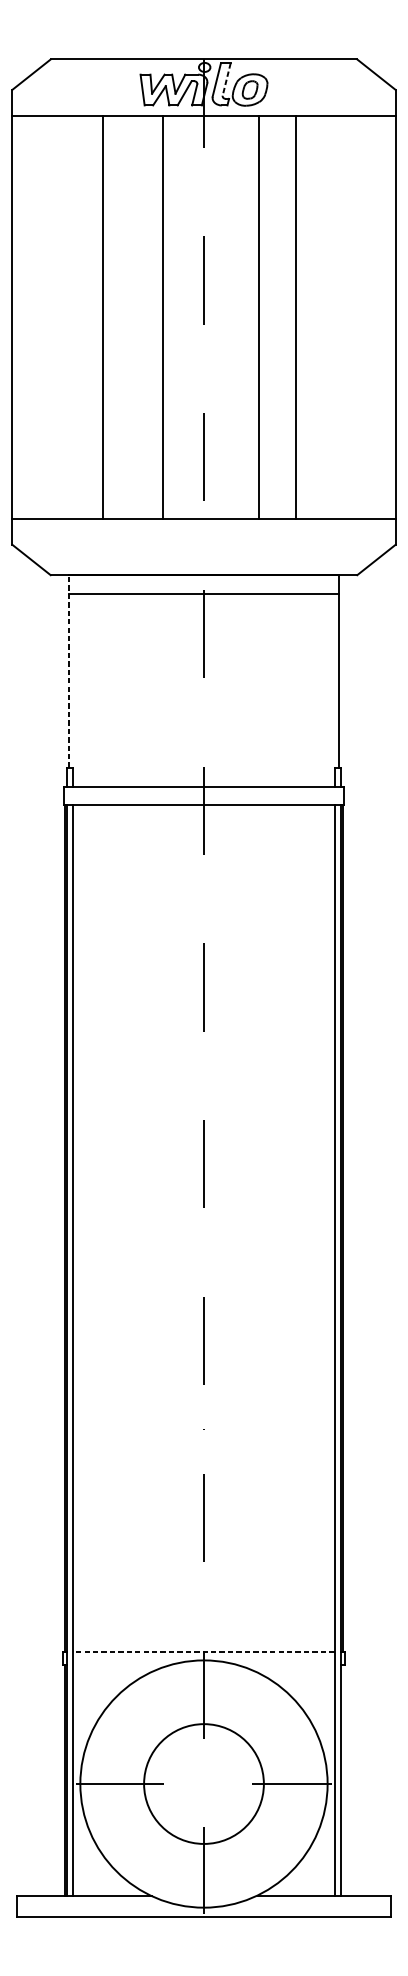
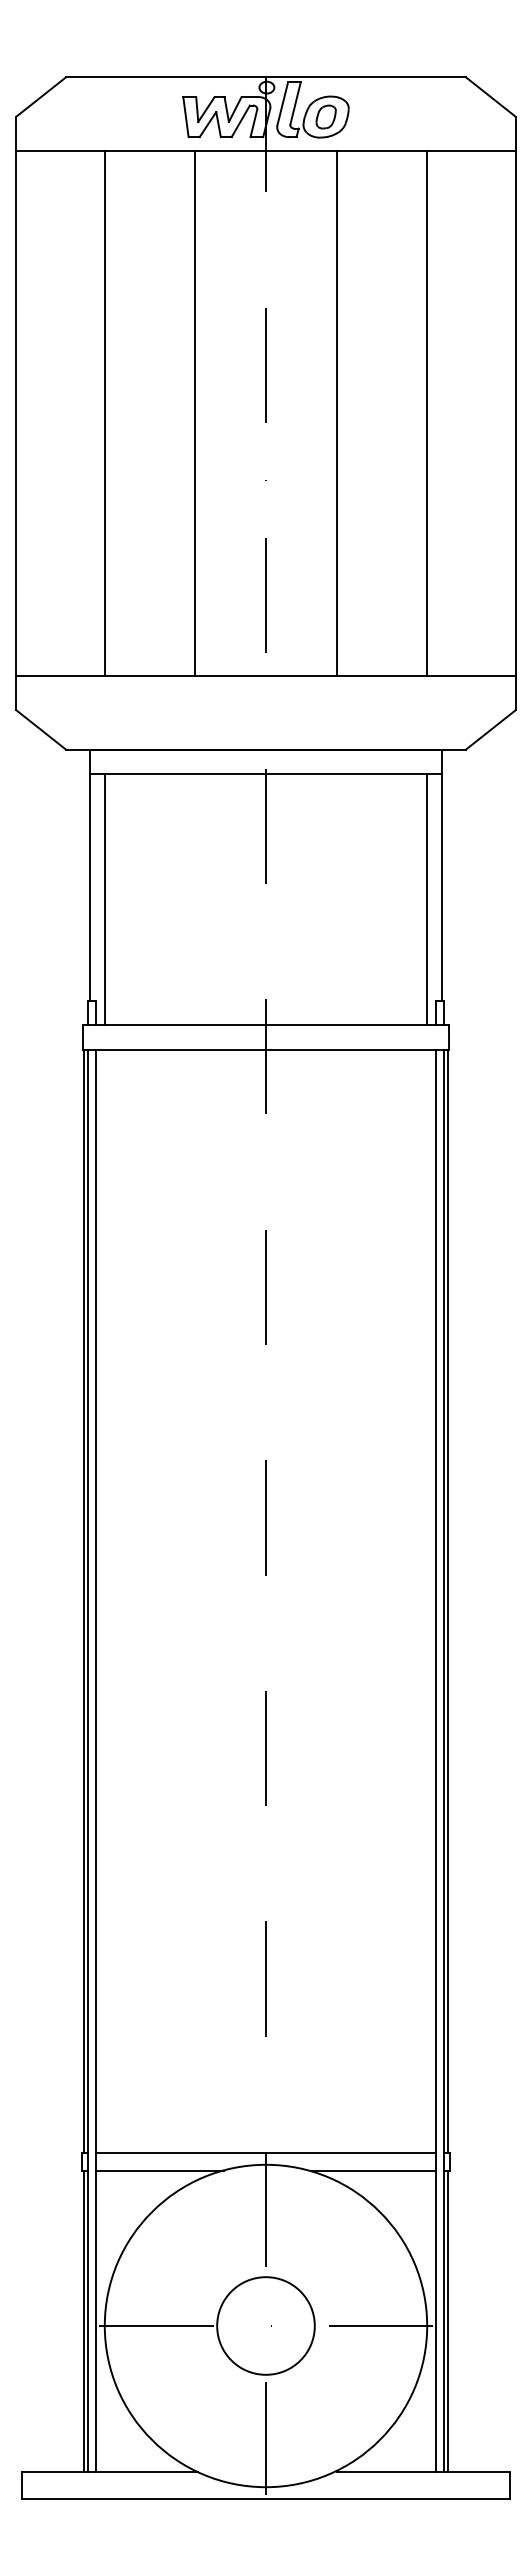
line: (226, 79) -> (295, 103), dashed -> solid
line: (103, 317) -> (104, 413), moved
line: (162, 317) -> (194, 413), moved
line: (296, 317) -> (427, 413), moved
line: (68, 671) -> (89, 875), dashed -> solid
line: (80, 690) -> (104, 899), added
line: (327, 690) -> (427, 899), added
line: (203, 1651) -> (265, 2153), dashed -> solid
line: (122, 1664) -> (159, 2170), added
line: (286, 1664) -> (373, 2170), added
line: (343, 1780) -> (447, 2321), added
circle: (203, 1783) -> (265, 2325), size x0.62

